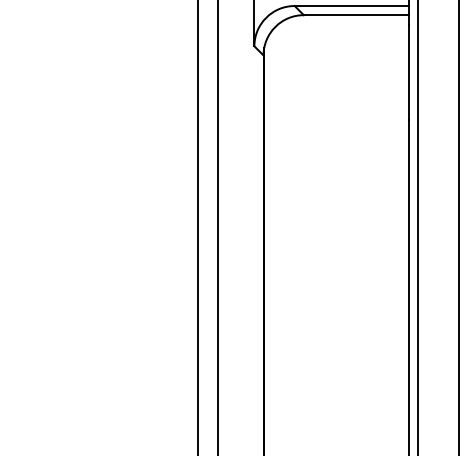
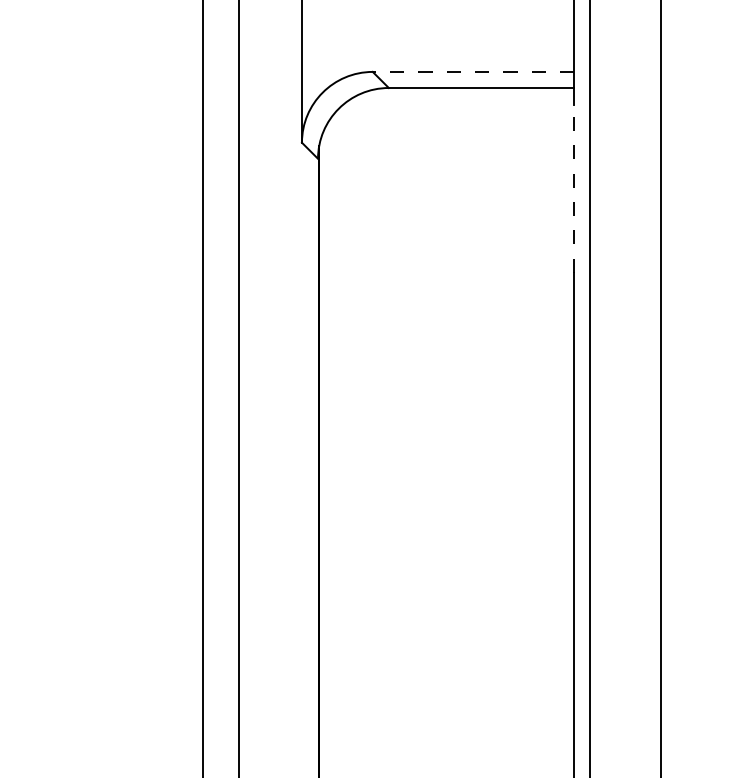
line: (351, 6) -> (472, 72), solid -> dashed
line: (409, 72) -> (574, 188), solid -> dashed

